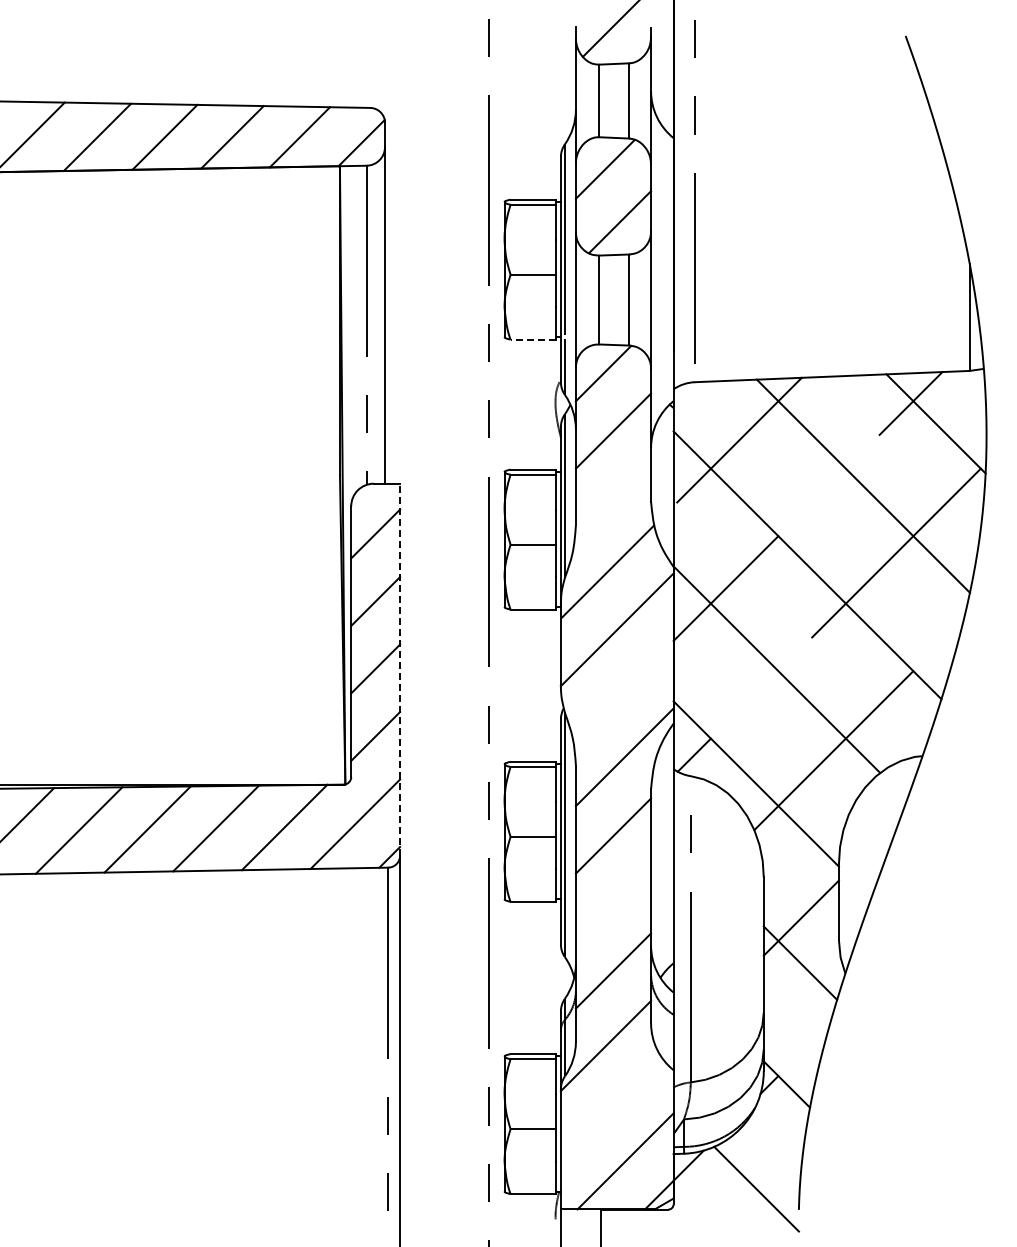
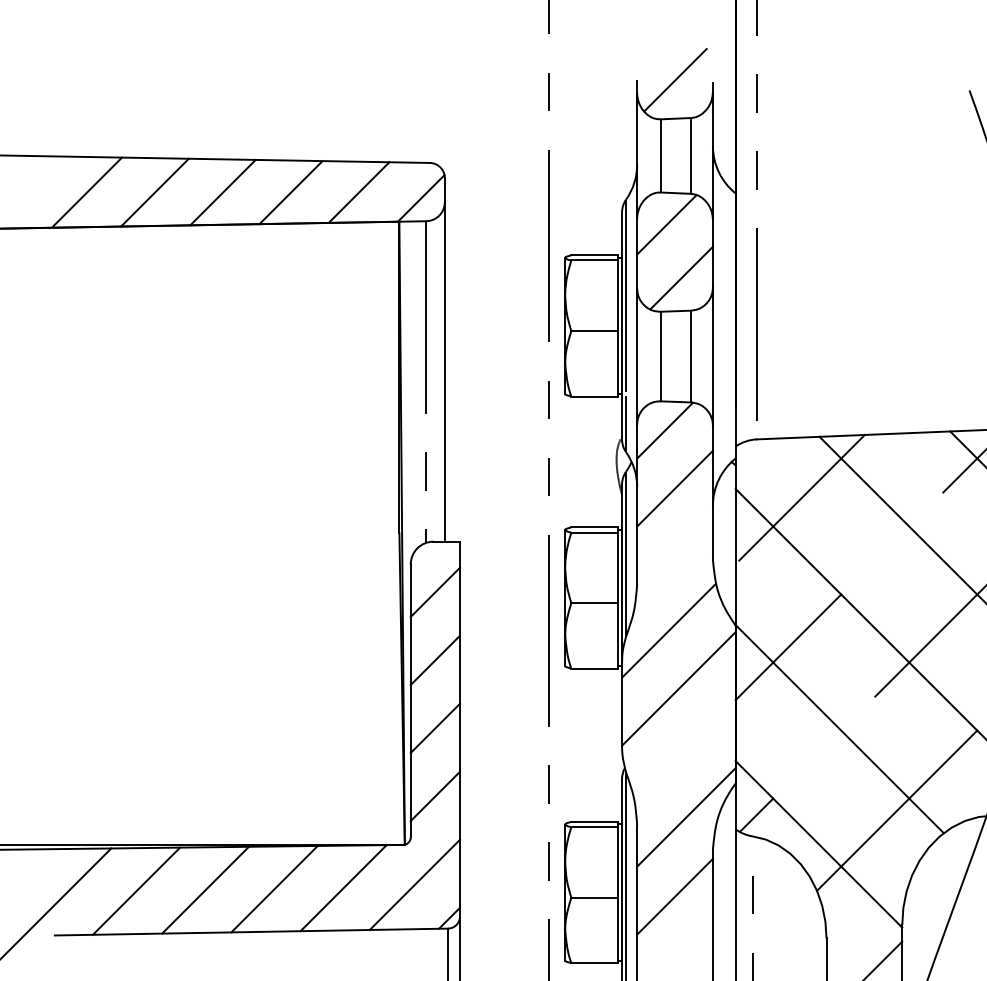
line: (533, 339) -> (594, 396), dashed -> solid
line: (400, 669) -> (460, 728), dashed -> solid

